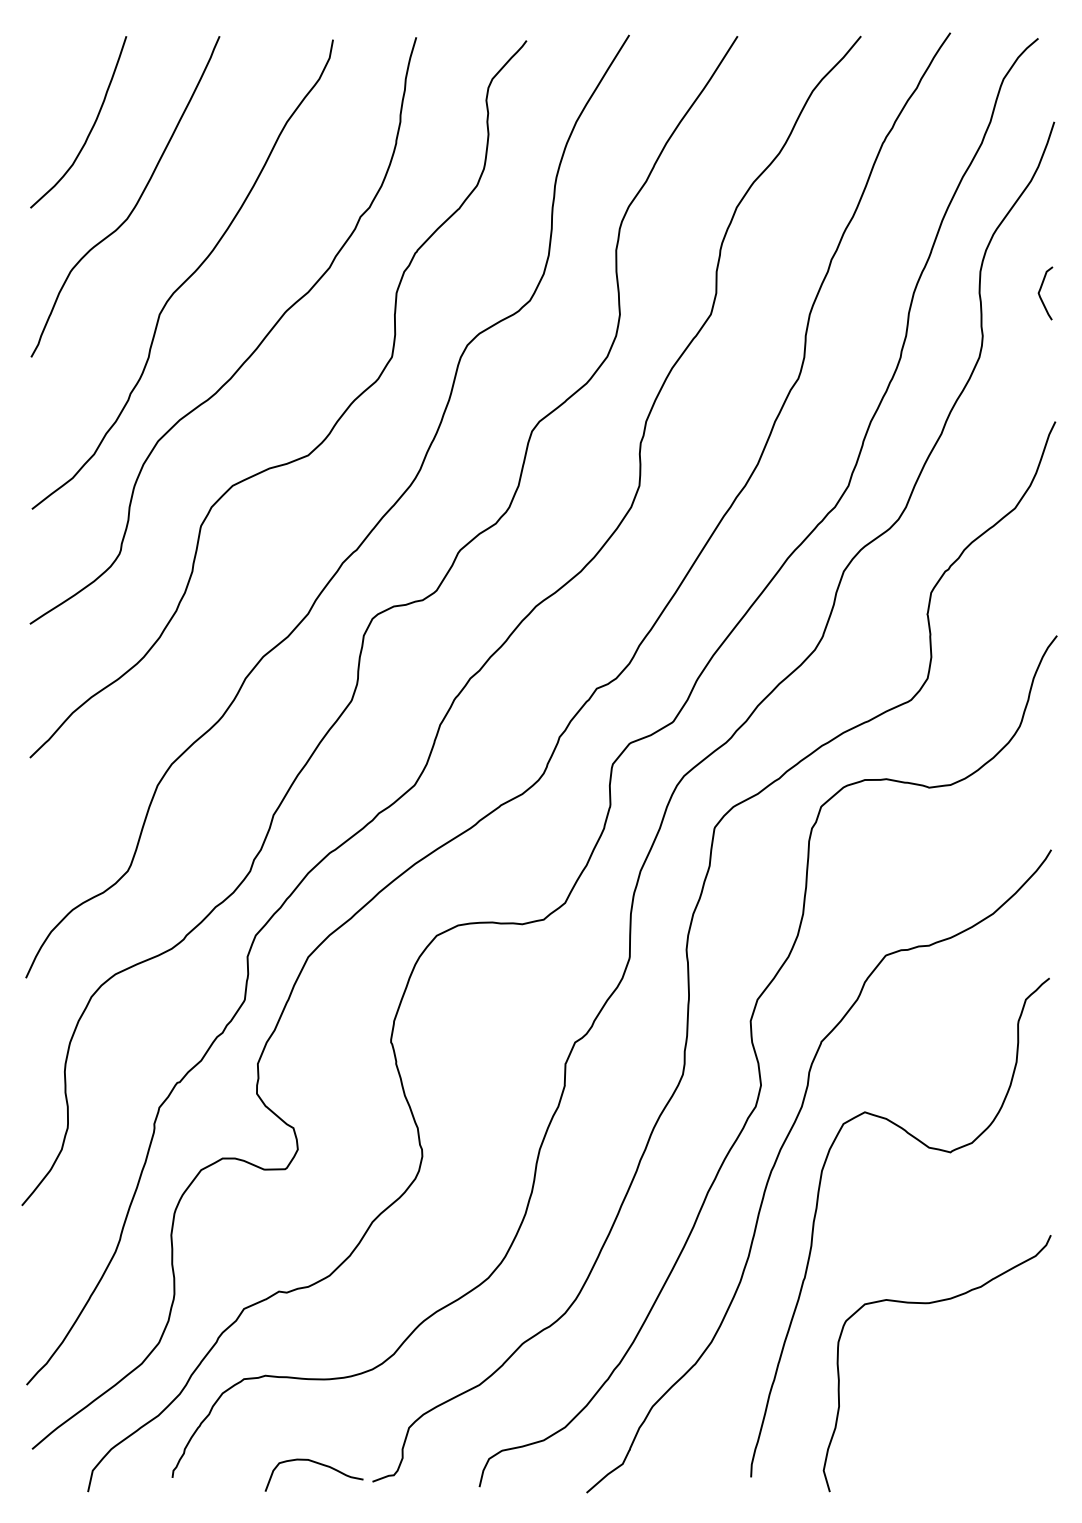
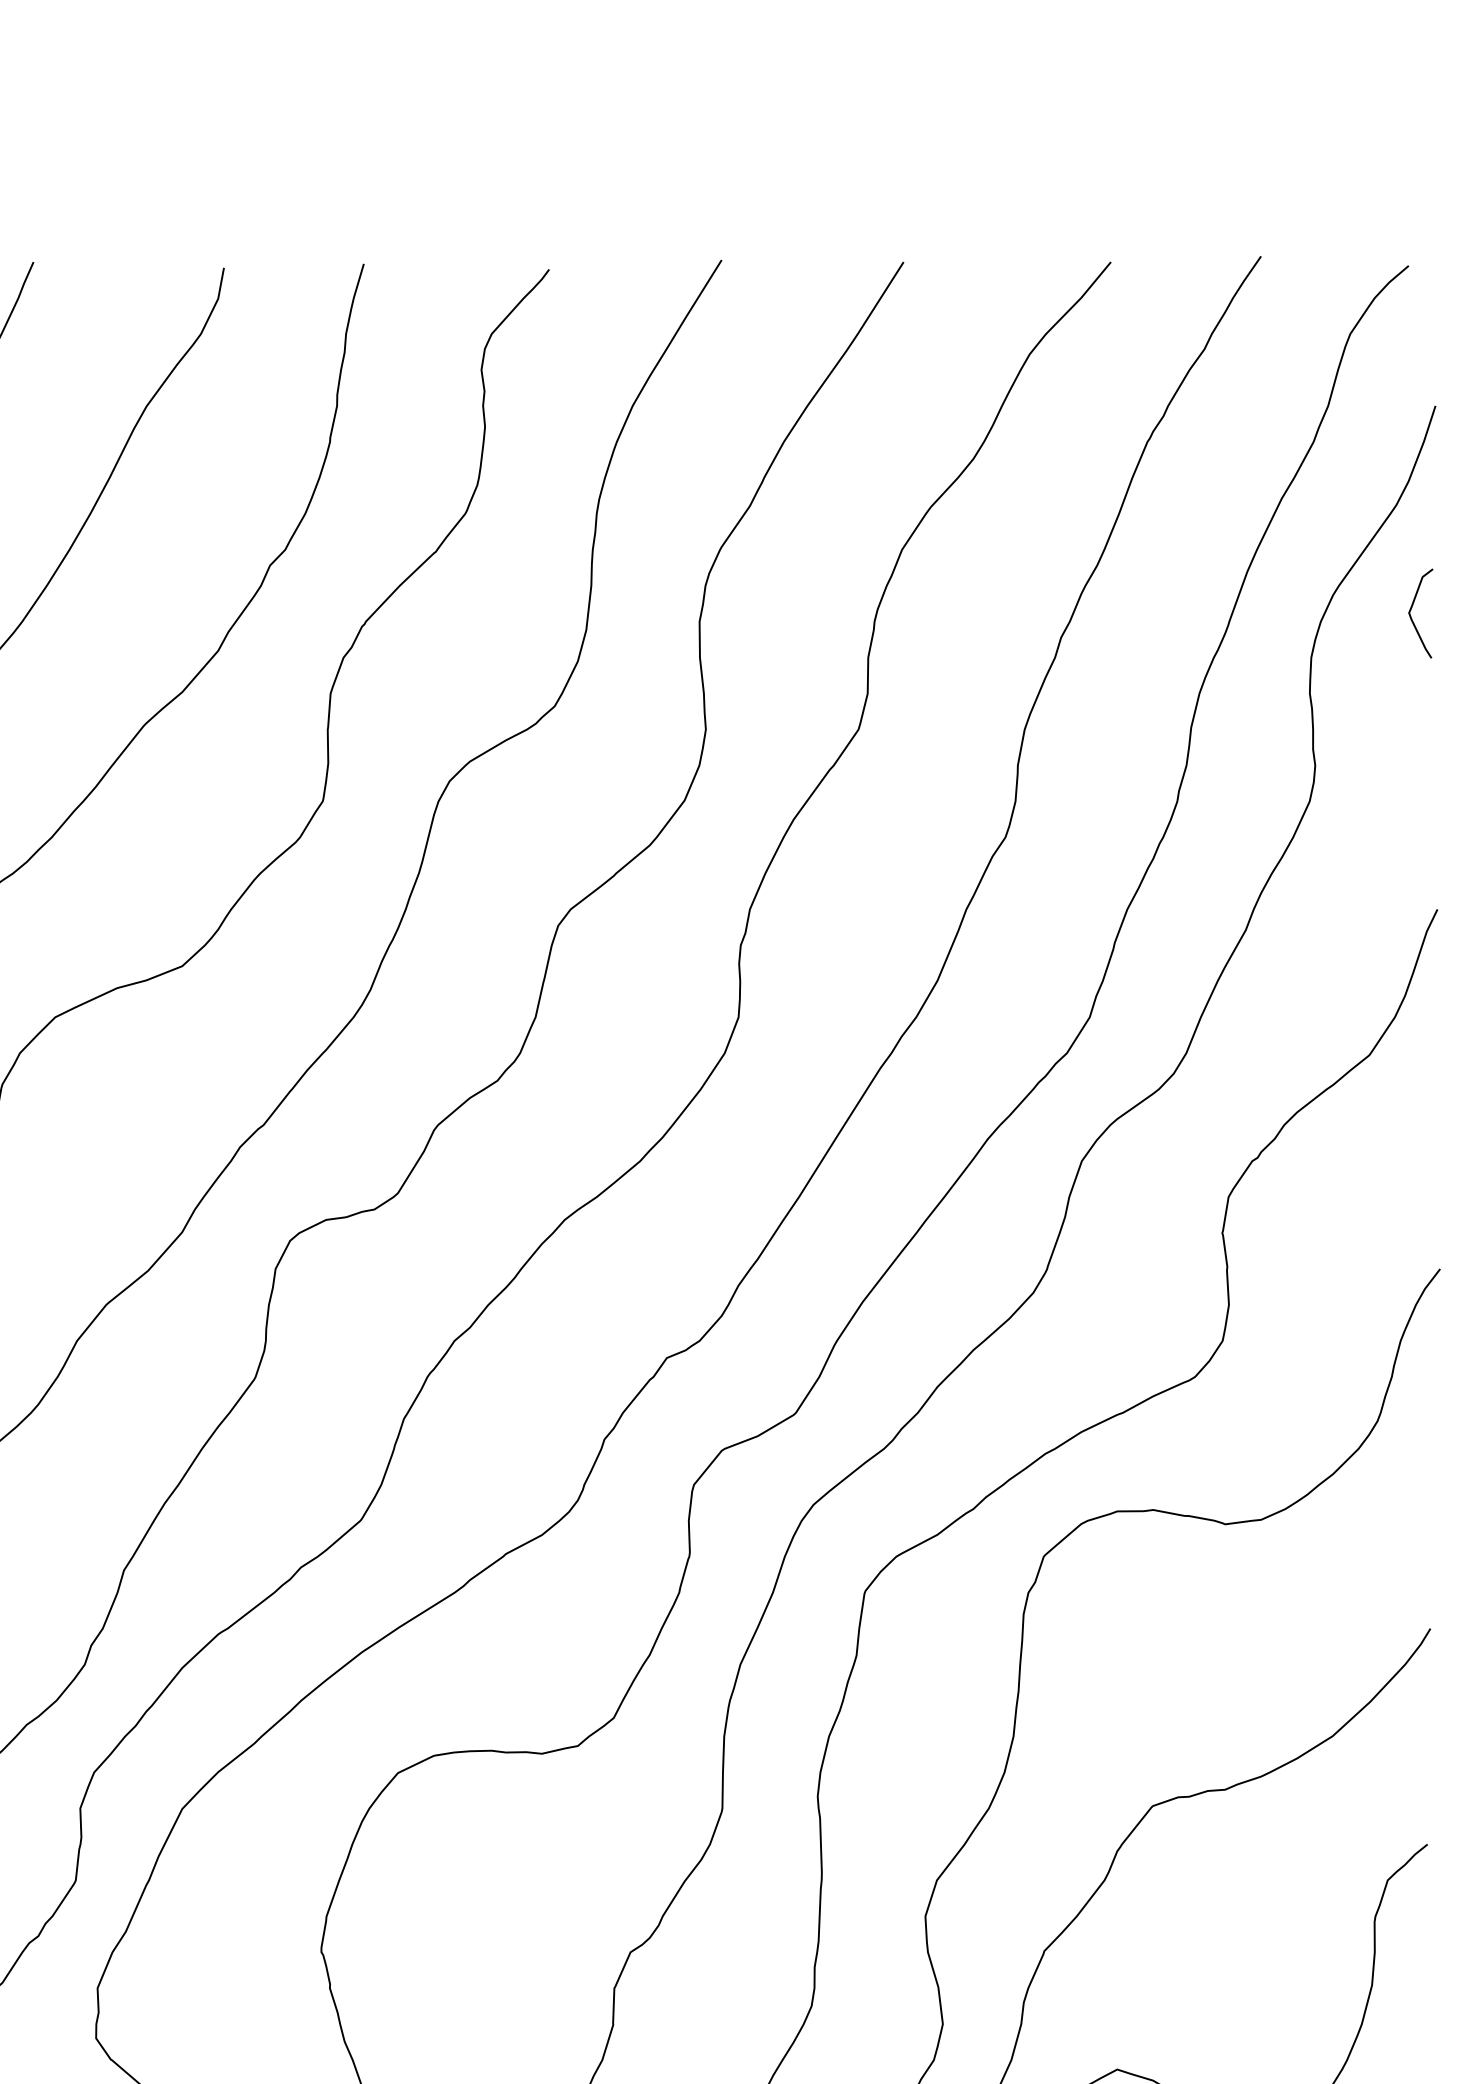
curve: (1040, 294) -> (1412, 615), moved

